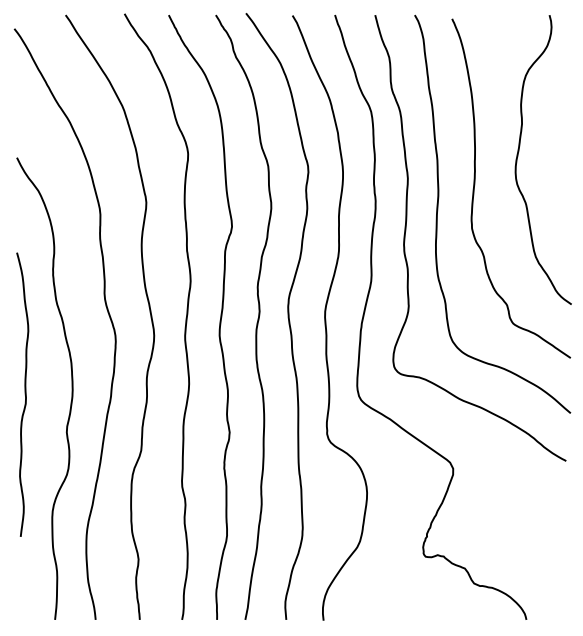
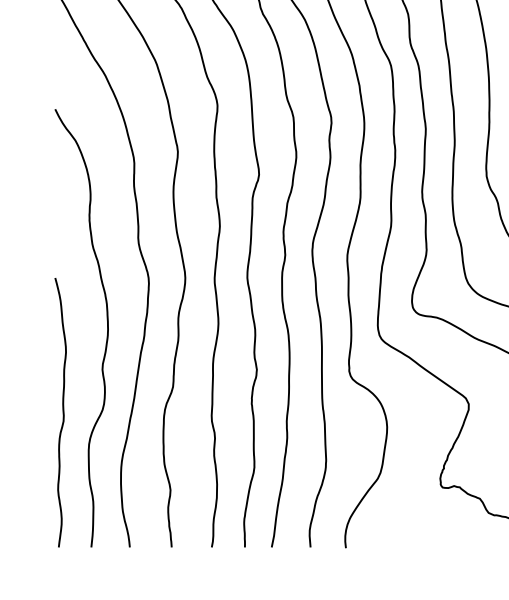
curve: (24, 394) -> (62, 412), moved

